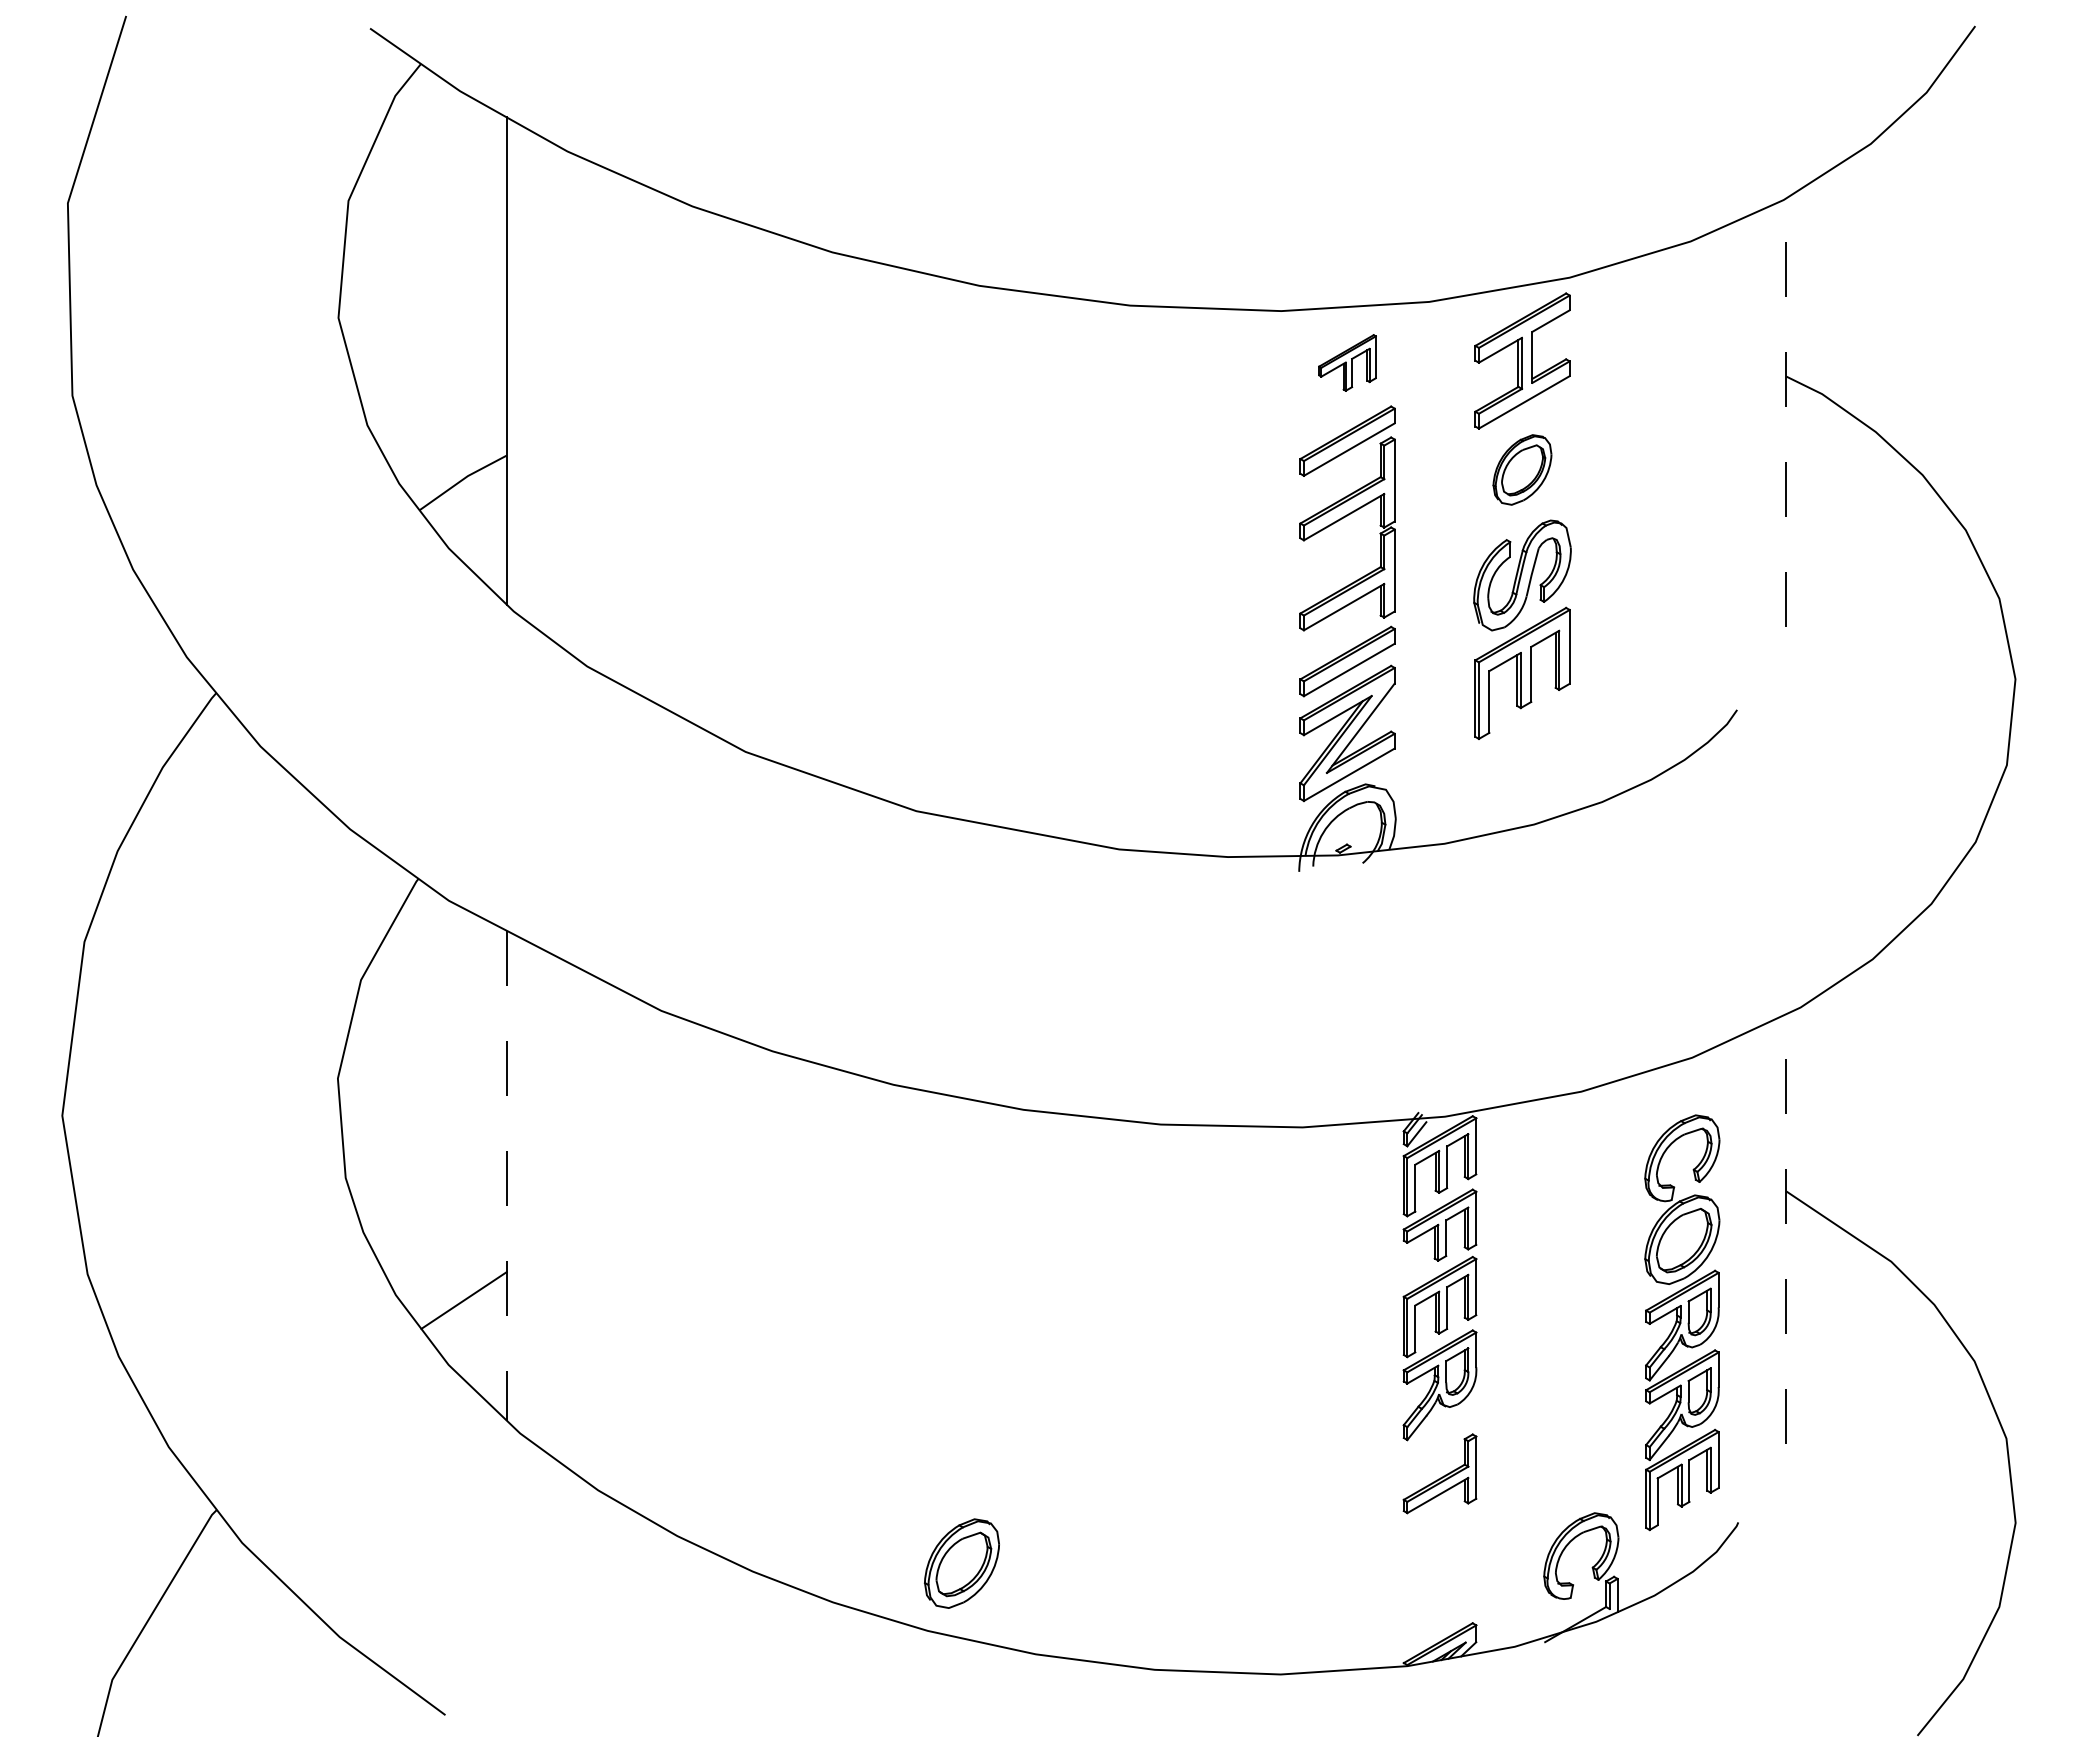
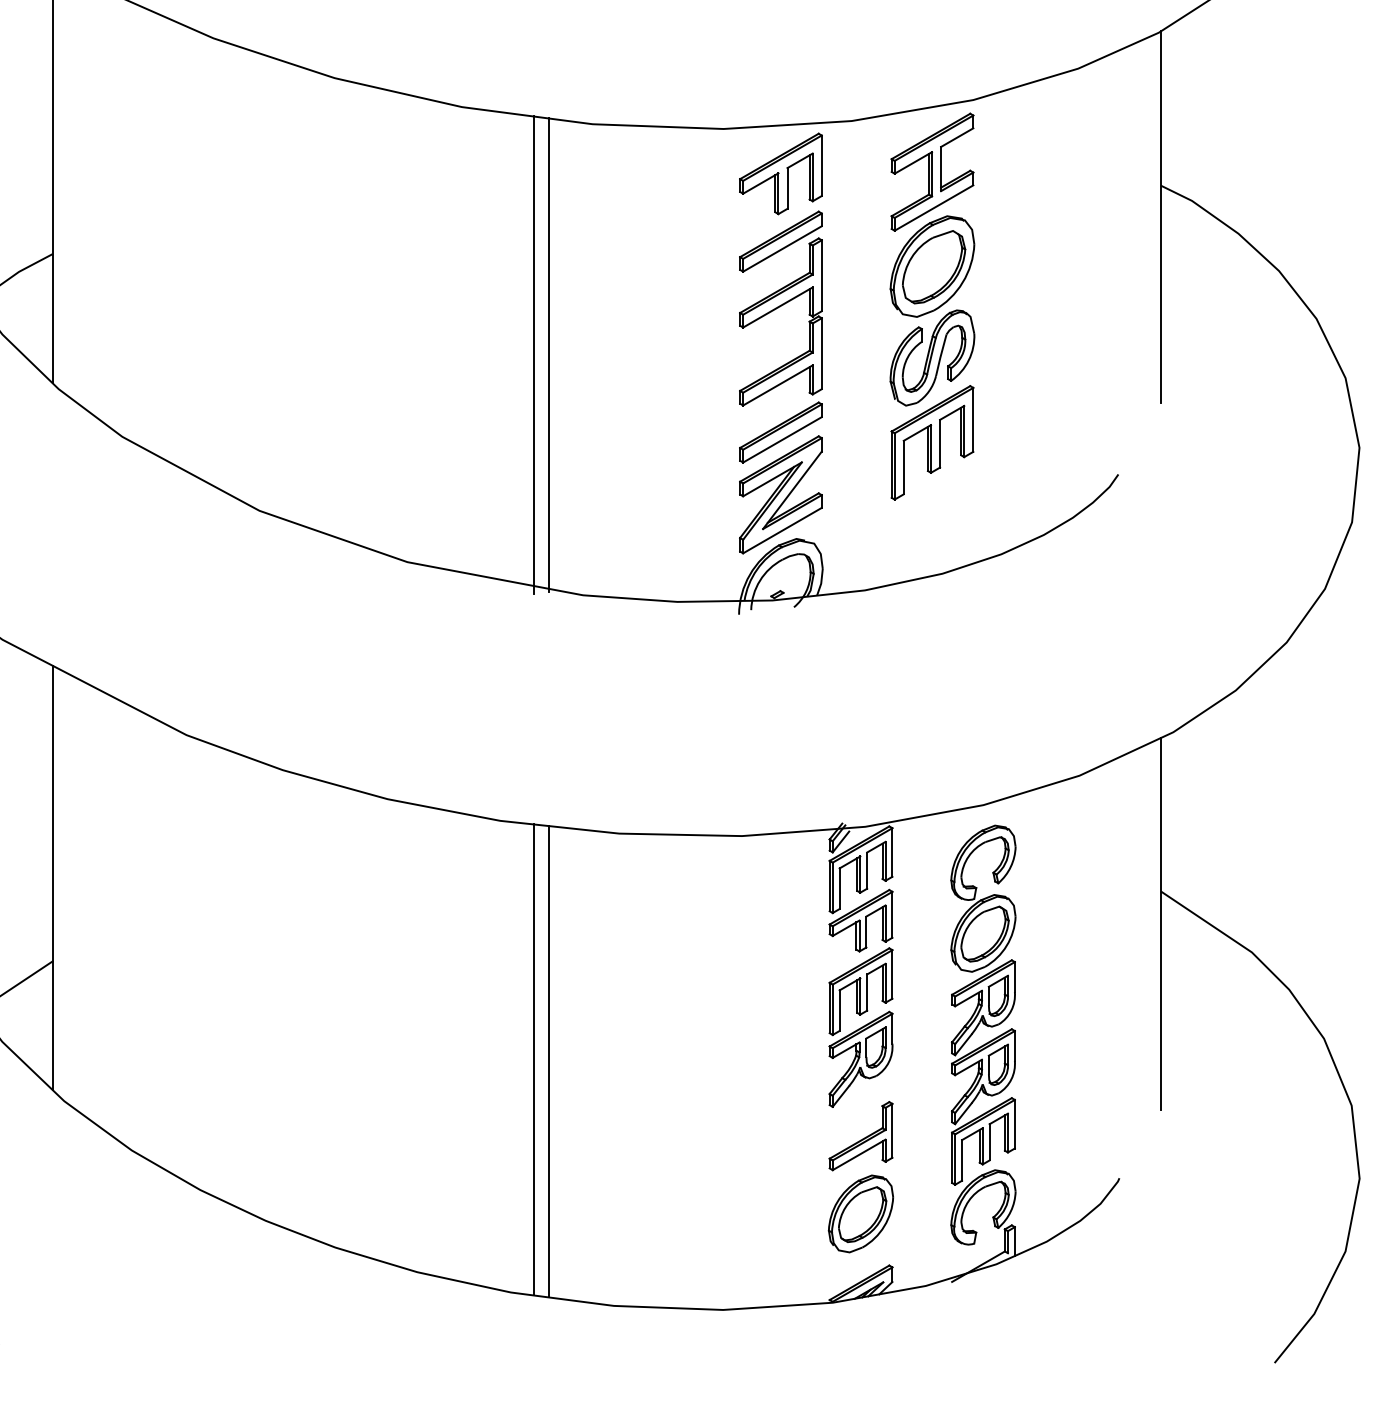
part: (1347, 362) -> (780, 173), size x1.67
line: (1786, 412) -> (1161, 216), dashed -> solid
part: (1522, 469) -> (932, 266), size x1.67
line: (1079, 571) -> (548, 354), added
line: (1061, 572) -> (533, 355), added
line: (506, 1175) -> (52, 877), dashed -> solid
line: (1786, 1228) -> (1161, 923), dashed -> solid
part: (1682, 1322) -> (983, 1005), moved
line: (1061, 1385) -> (533, 1059), added
line: (1079, 1387) -> (548, 1061), added
part: (961, 1563) -> (860, 1213), moved

